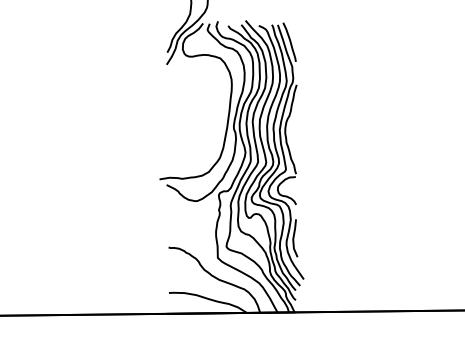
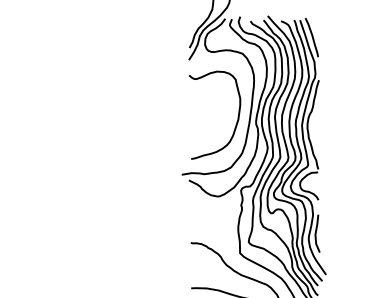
curve: (214, 125) -> (236, 120), added

